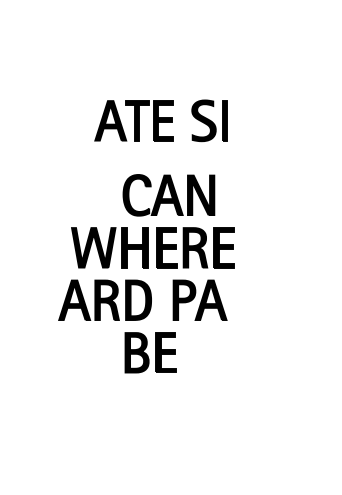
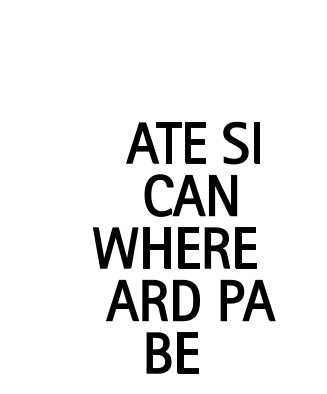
part: (160, 120) -> (192, 142), moved
part: (142, 299) -> (190, 299), moved

